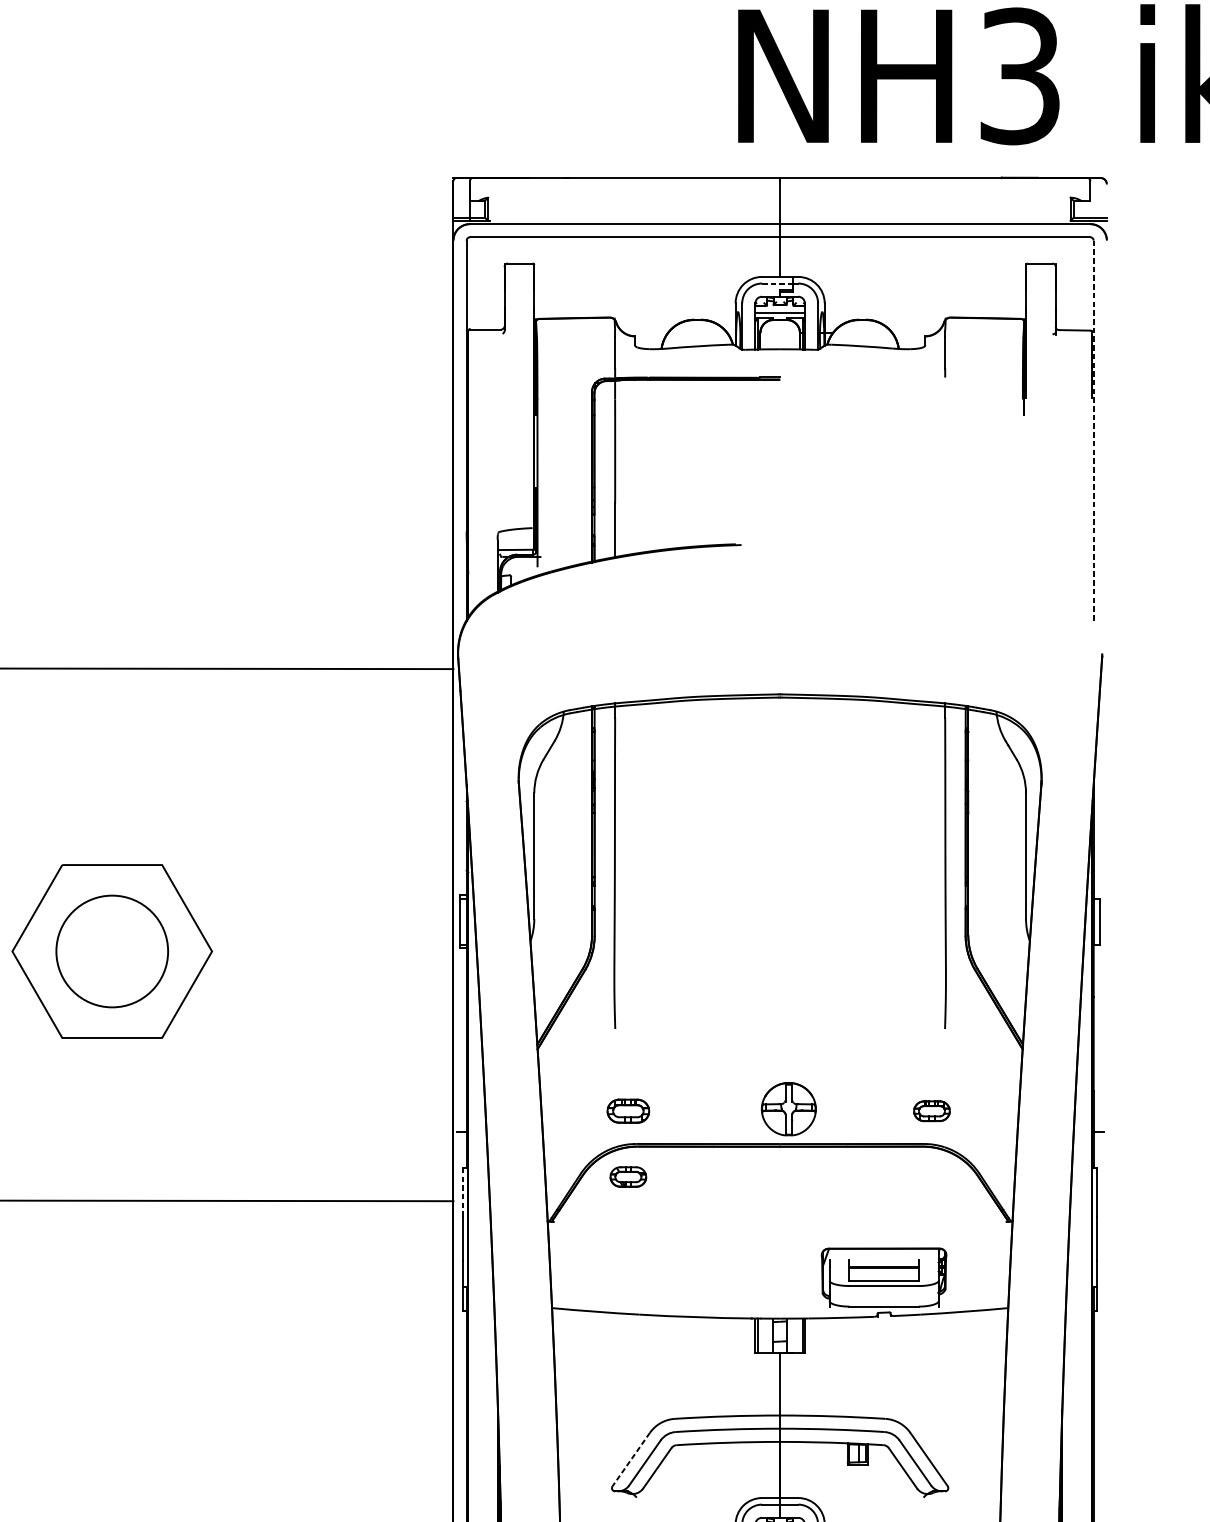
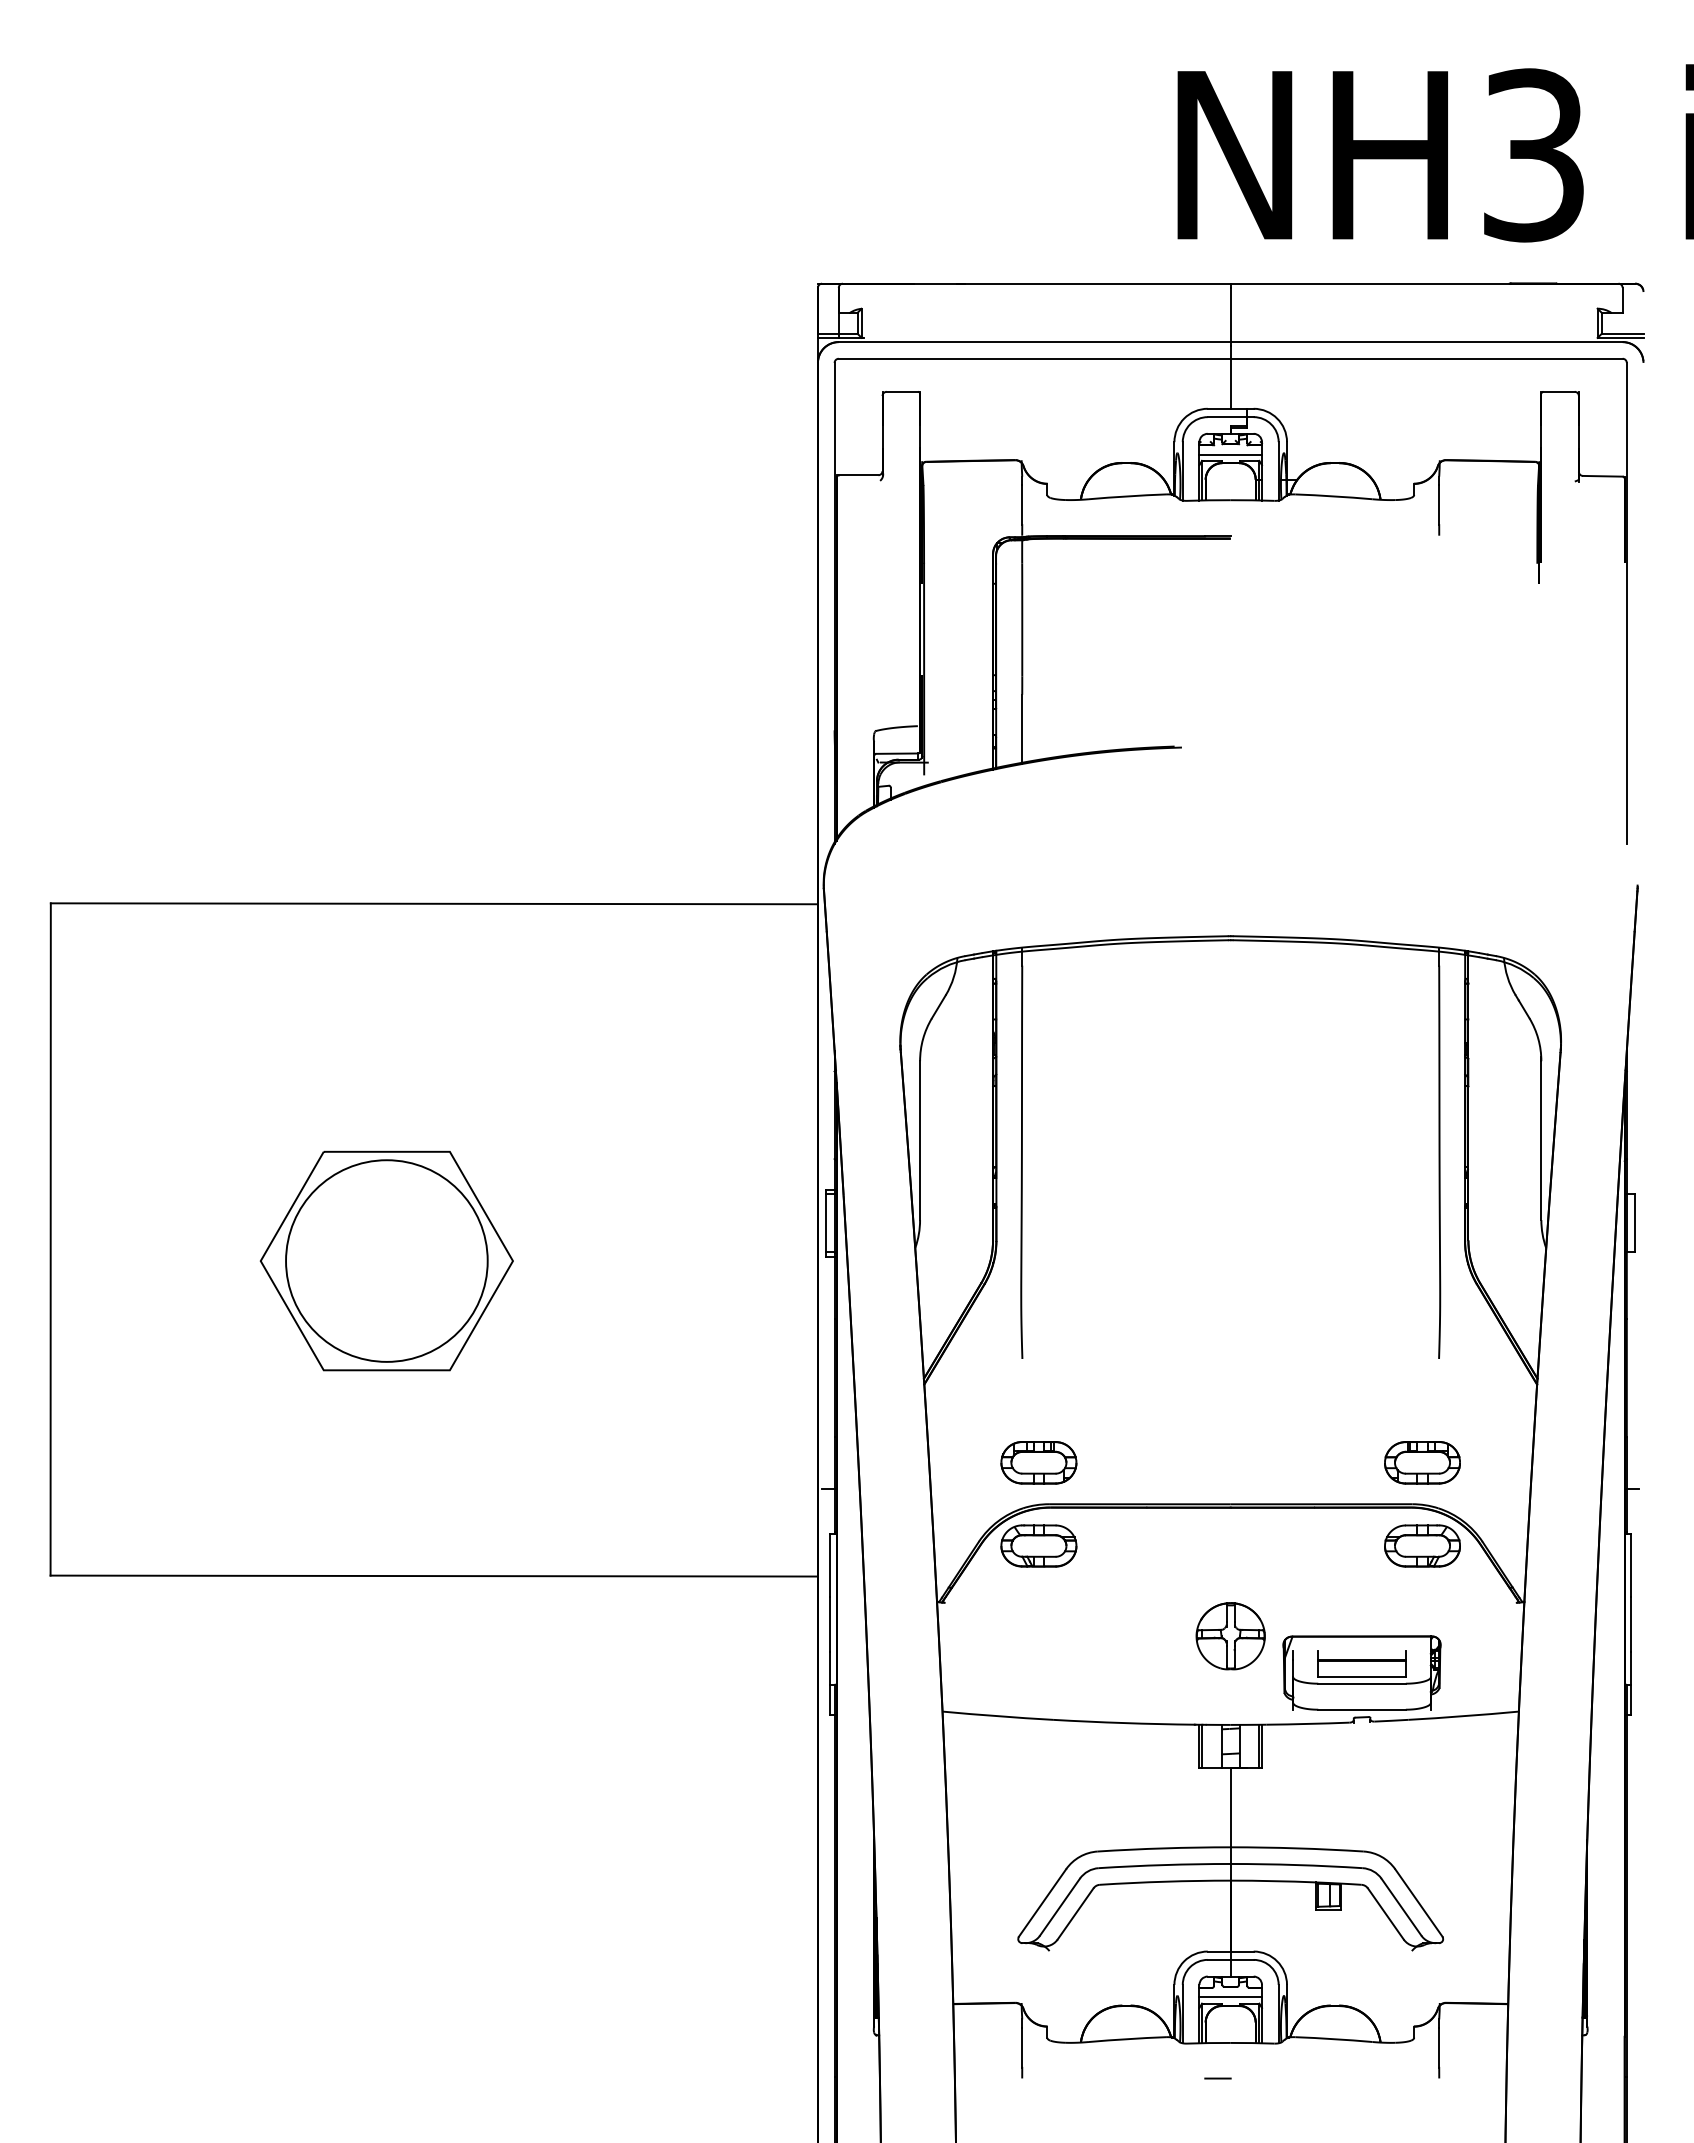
line: (777, 283) -> (1227, 417), dashed -> solid
line: (1093, 431) -> (1626, 603), dashed -> solid
circle: (111, 951) -> (386, 1260), size x1.43
part: (788, 1109) -> (1230, 1636), moved
part: (628, 1110) -> (1038, 1462), size x1.43
part: (931, 1110) -> (1422, 1462), size x1.67
part: (628, 1176) -> (1038, 1545), size x1.67
part: (931, 1176) -> (1422, 1545), added
line: (463, 1193) -> (830, 1566), dashed -> solid
line: (631, 1459) -> (1042, 1903), dashed -> solid

